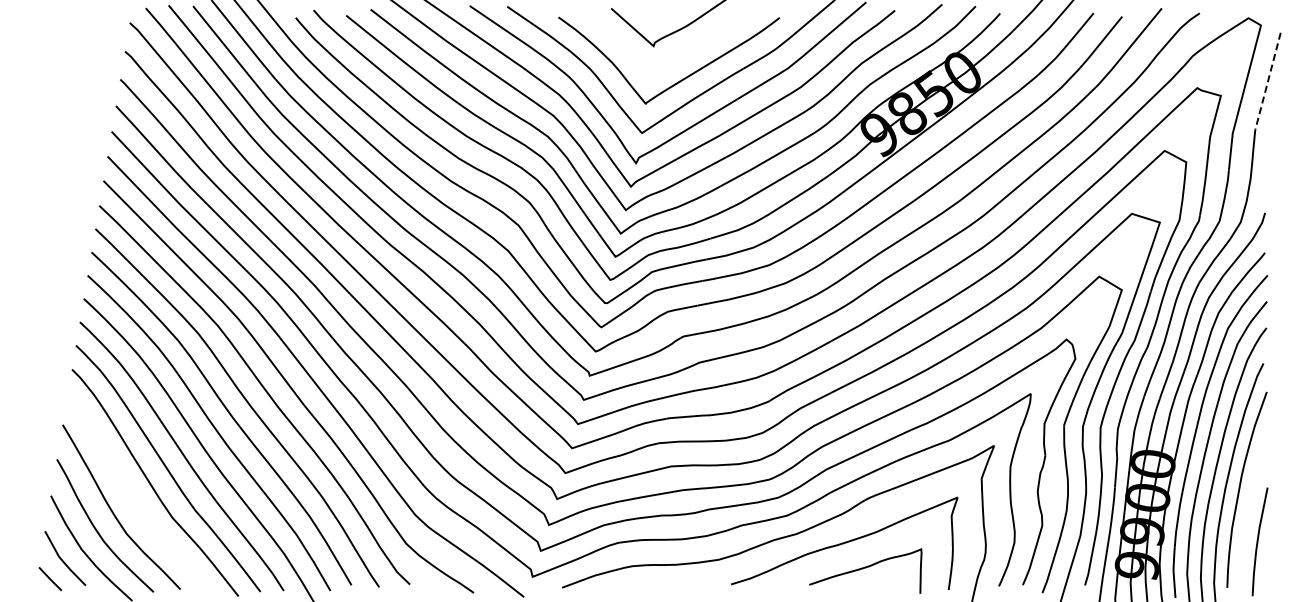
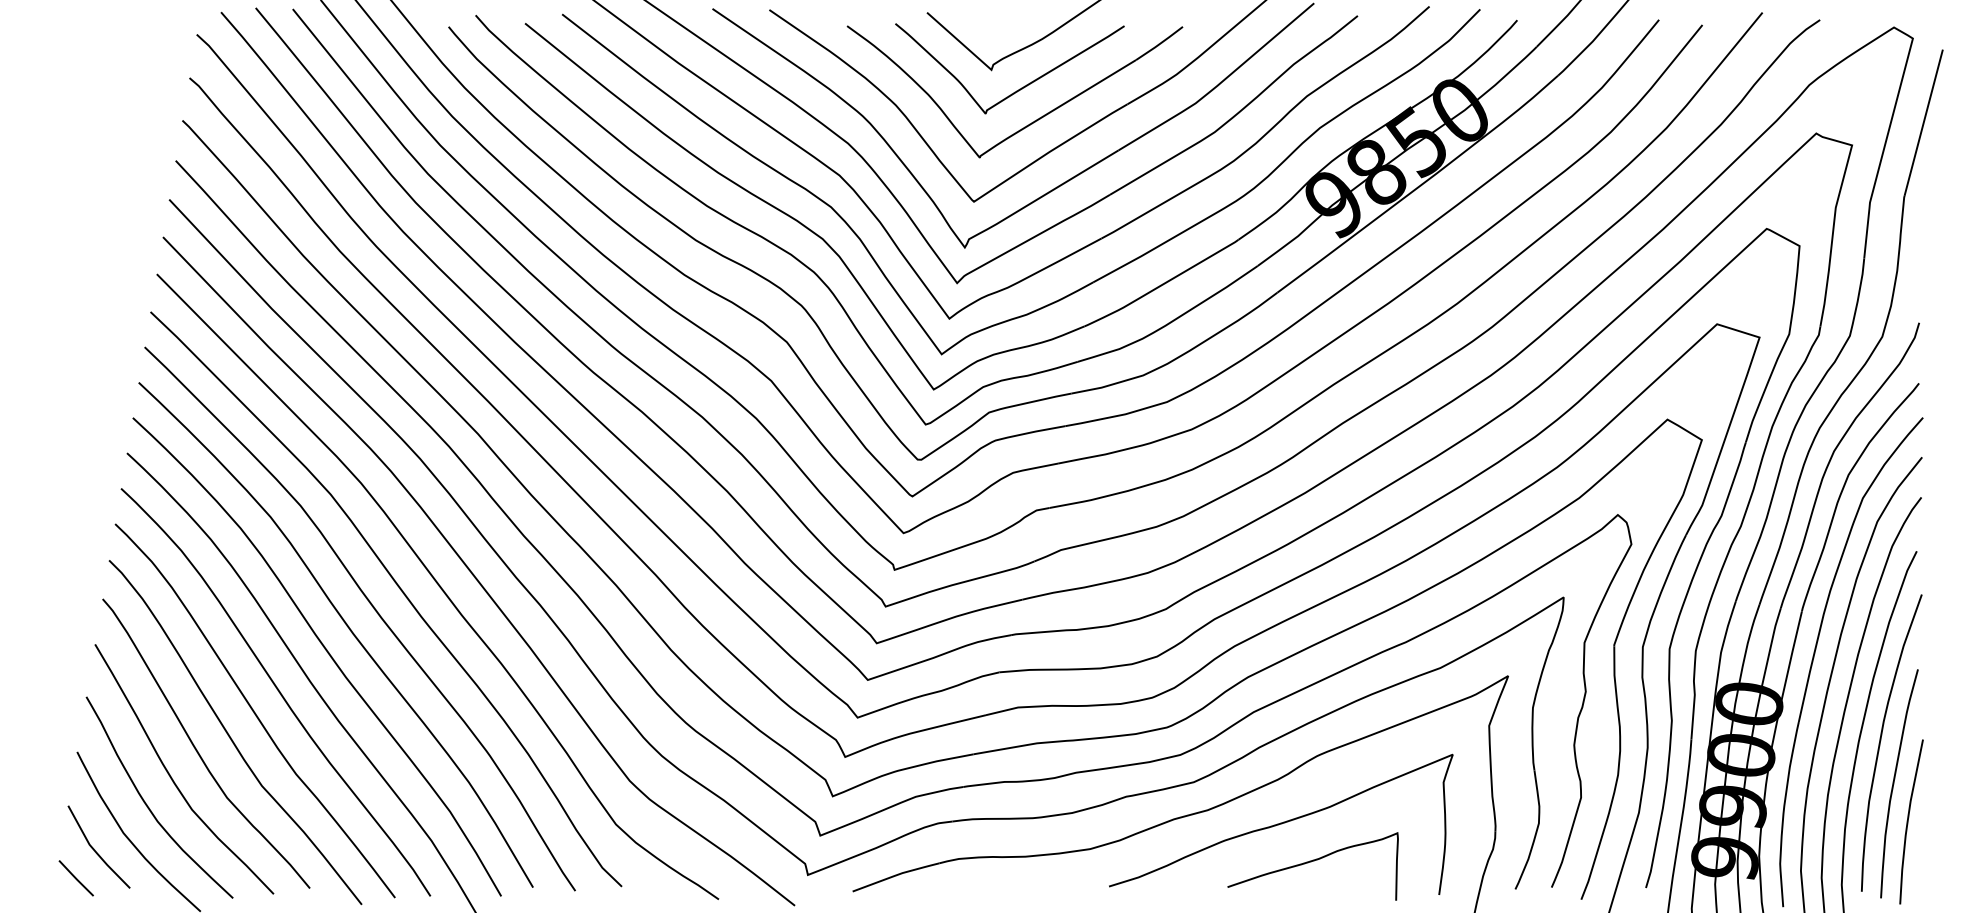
curve: (674, 56) -> (1023, 85), added
line: (1268, 81) -> (1924, 123), dashed -> solid
curve: (129, 492) -> (196, 747), added
curve: (1249, 516) -> (1895, 783), added

